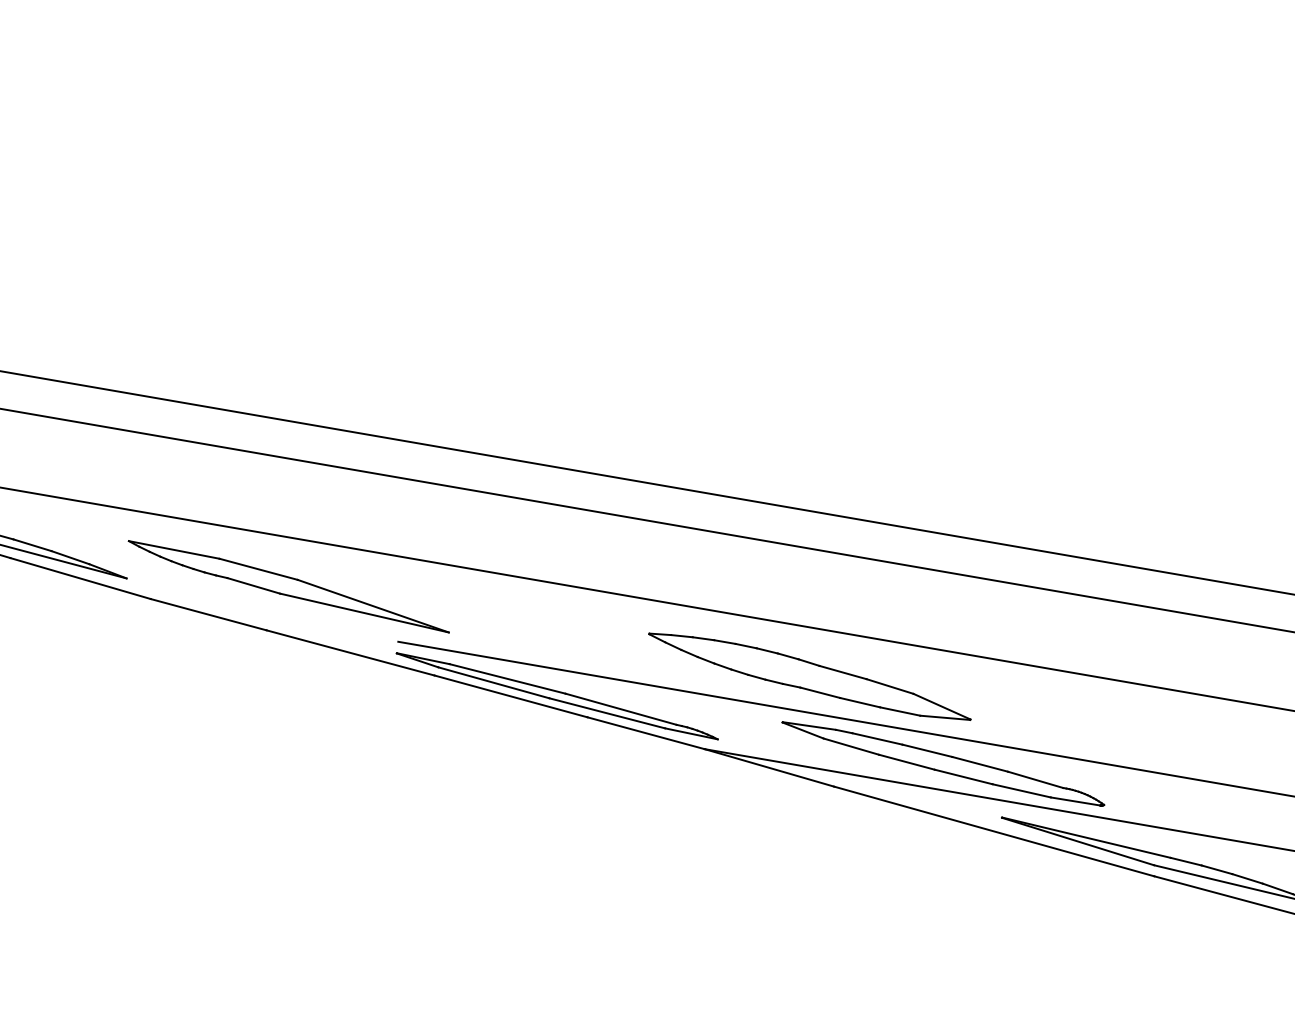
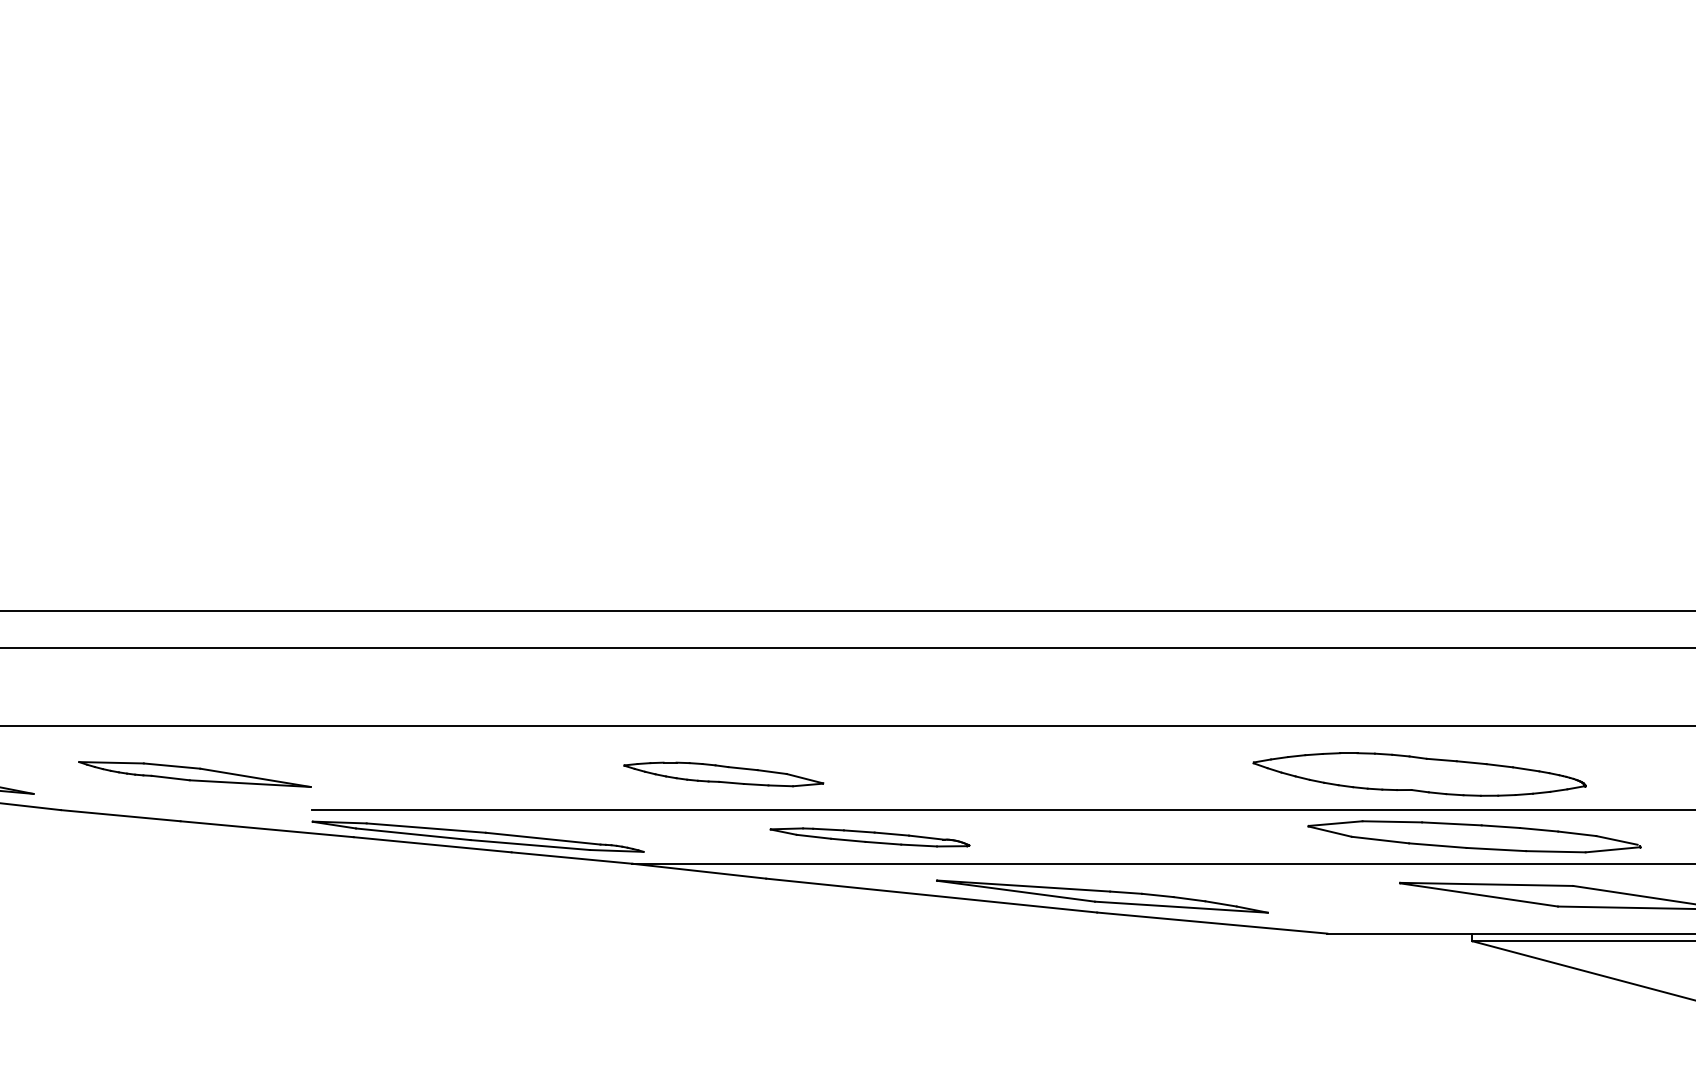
part: (288, 586) -> (194, 774), size x0.7
part: (809, 676) -> (723, 774), size x0.6
part: (942, 763) -> (869, 837), size x0.6

